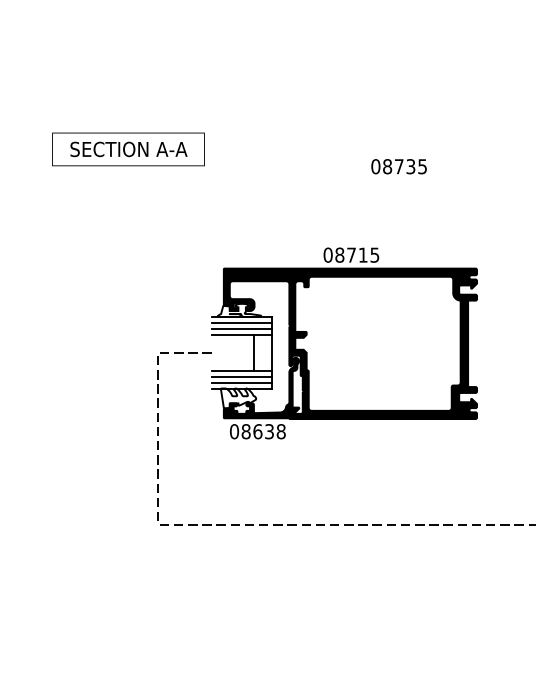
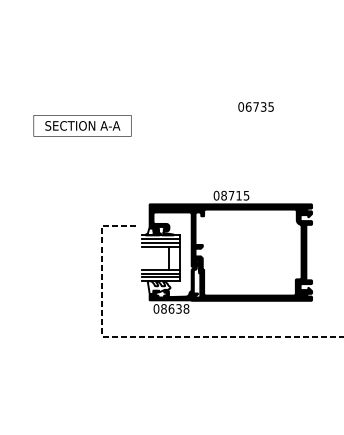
text: (128, 148) -> (82, 125), moved
text: (387, 165) -> (248, 106), 08735 -> 06735
part: (343, 342) -> (226, 251), moved

